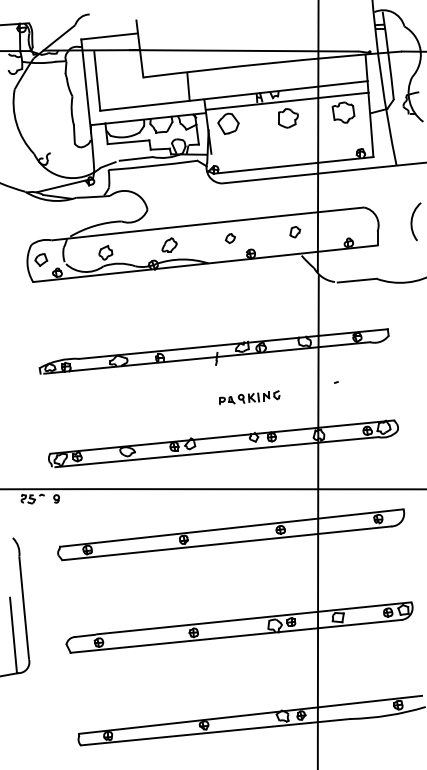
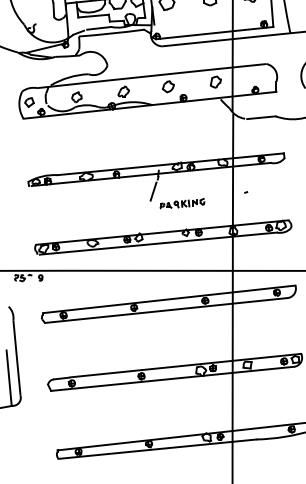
part: (295, 231) -> (216, 81), size x1.43
part: (230, 238) -> (168, 86), size x1.67
line: (210, 381) -> (153, 191), added

